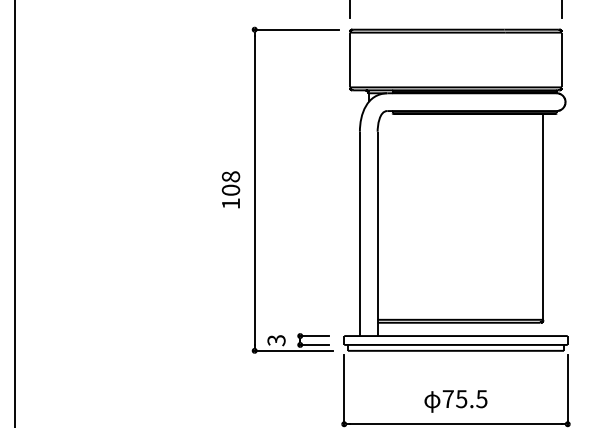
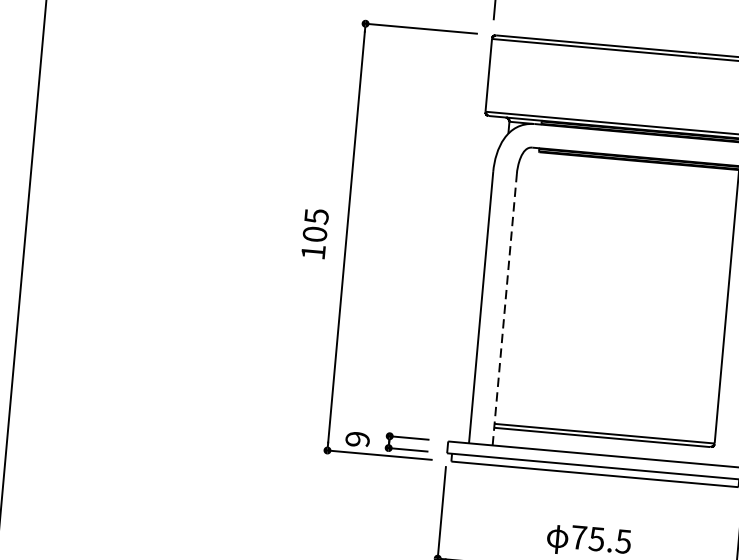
text: (230, 176) -> (315, 215), 108 -> 105
line: (377, 233) -> (504, 309), solid -> dashed
text: (276, 340) -> (357, 439), 3 -> 9

